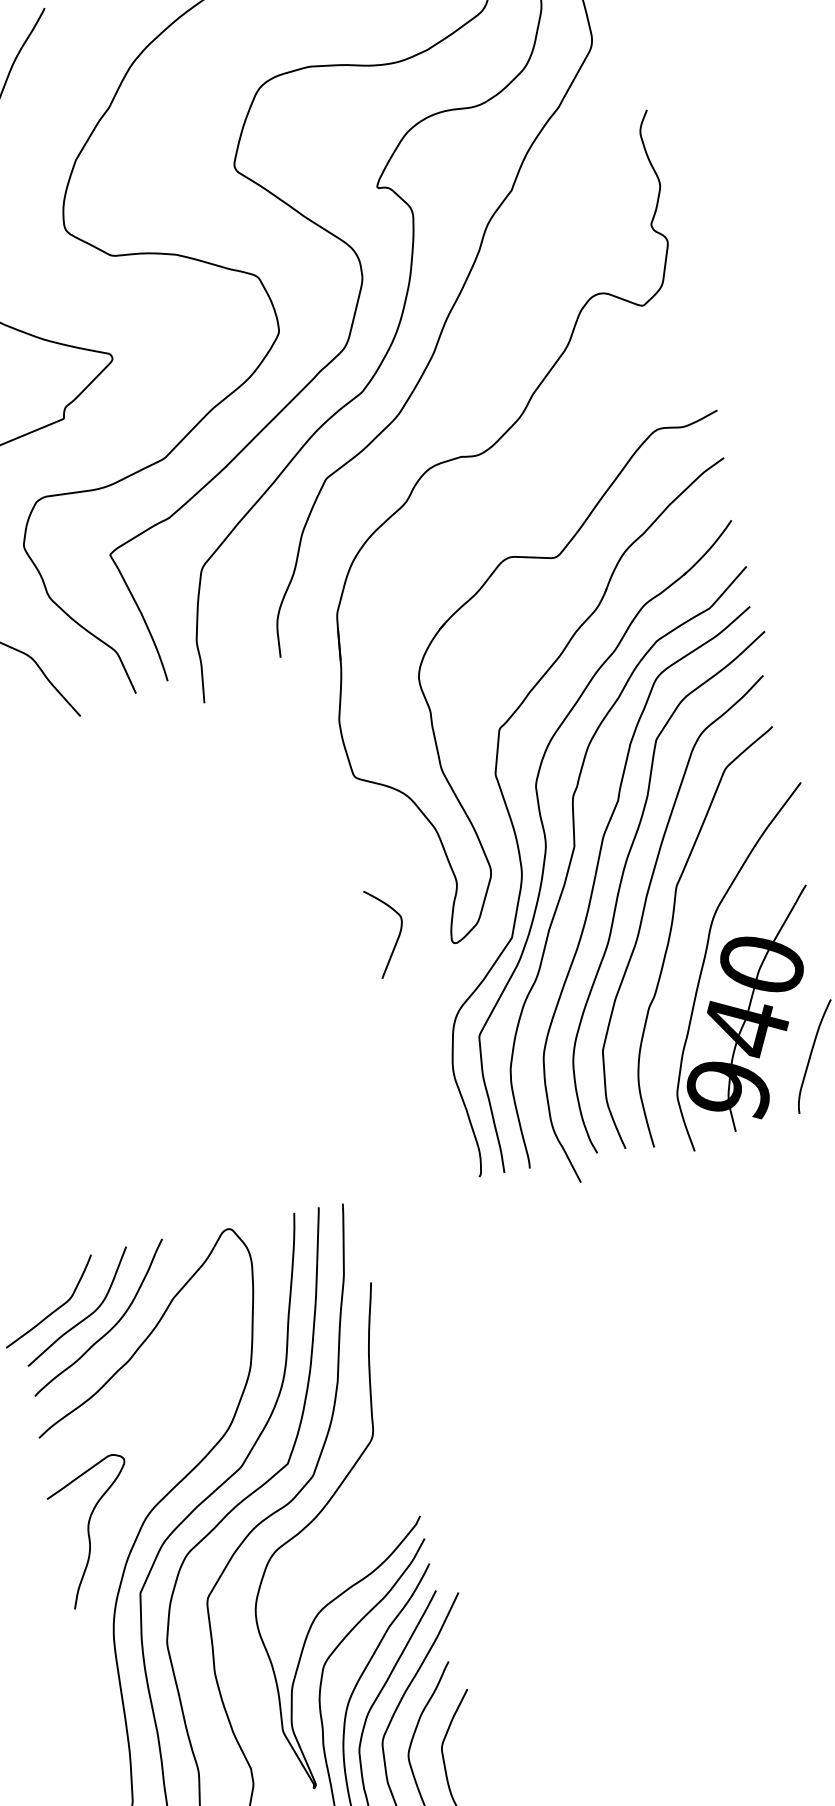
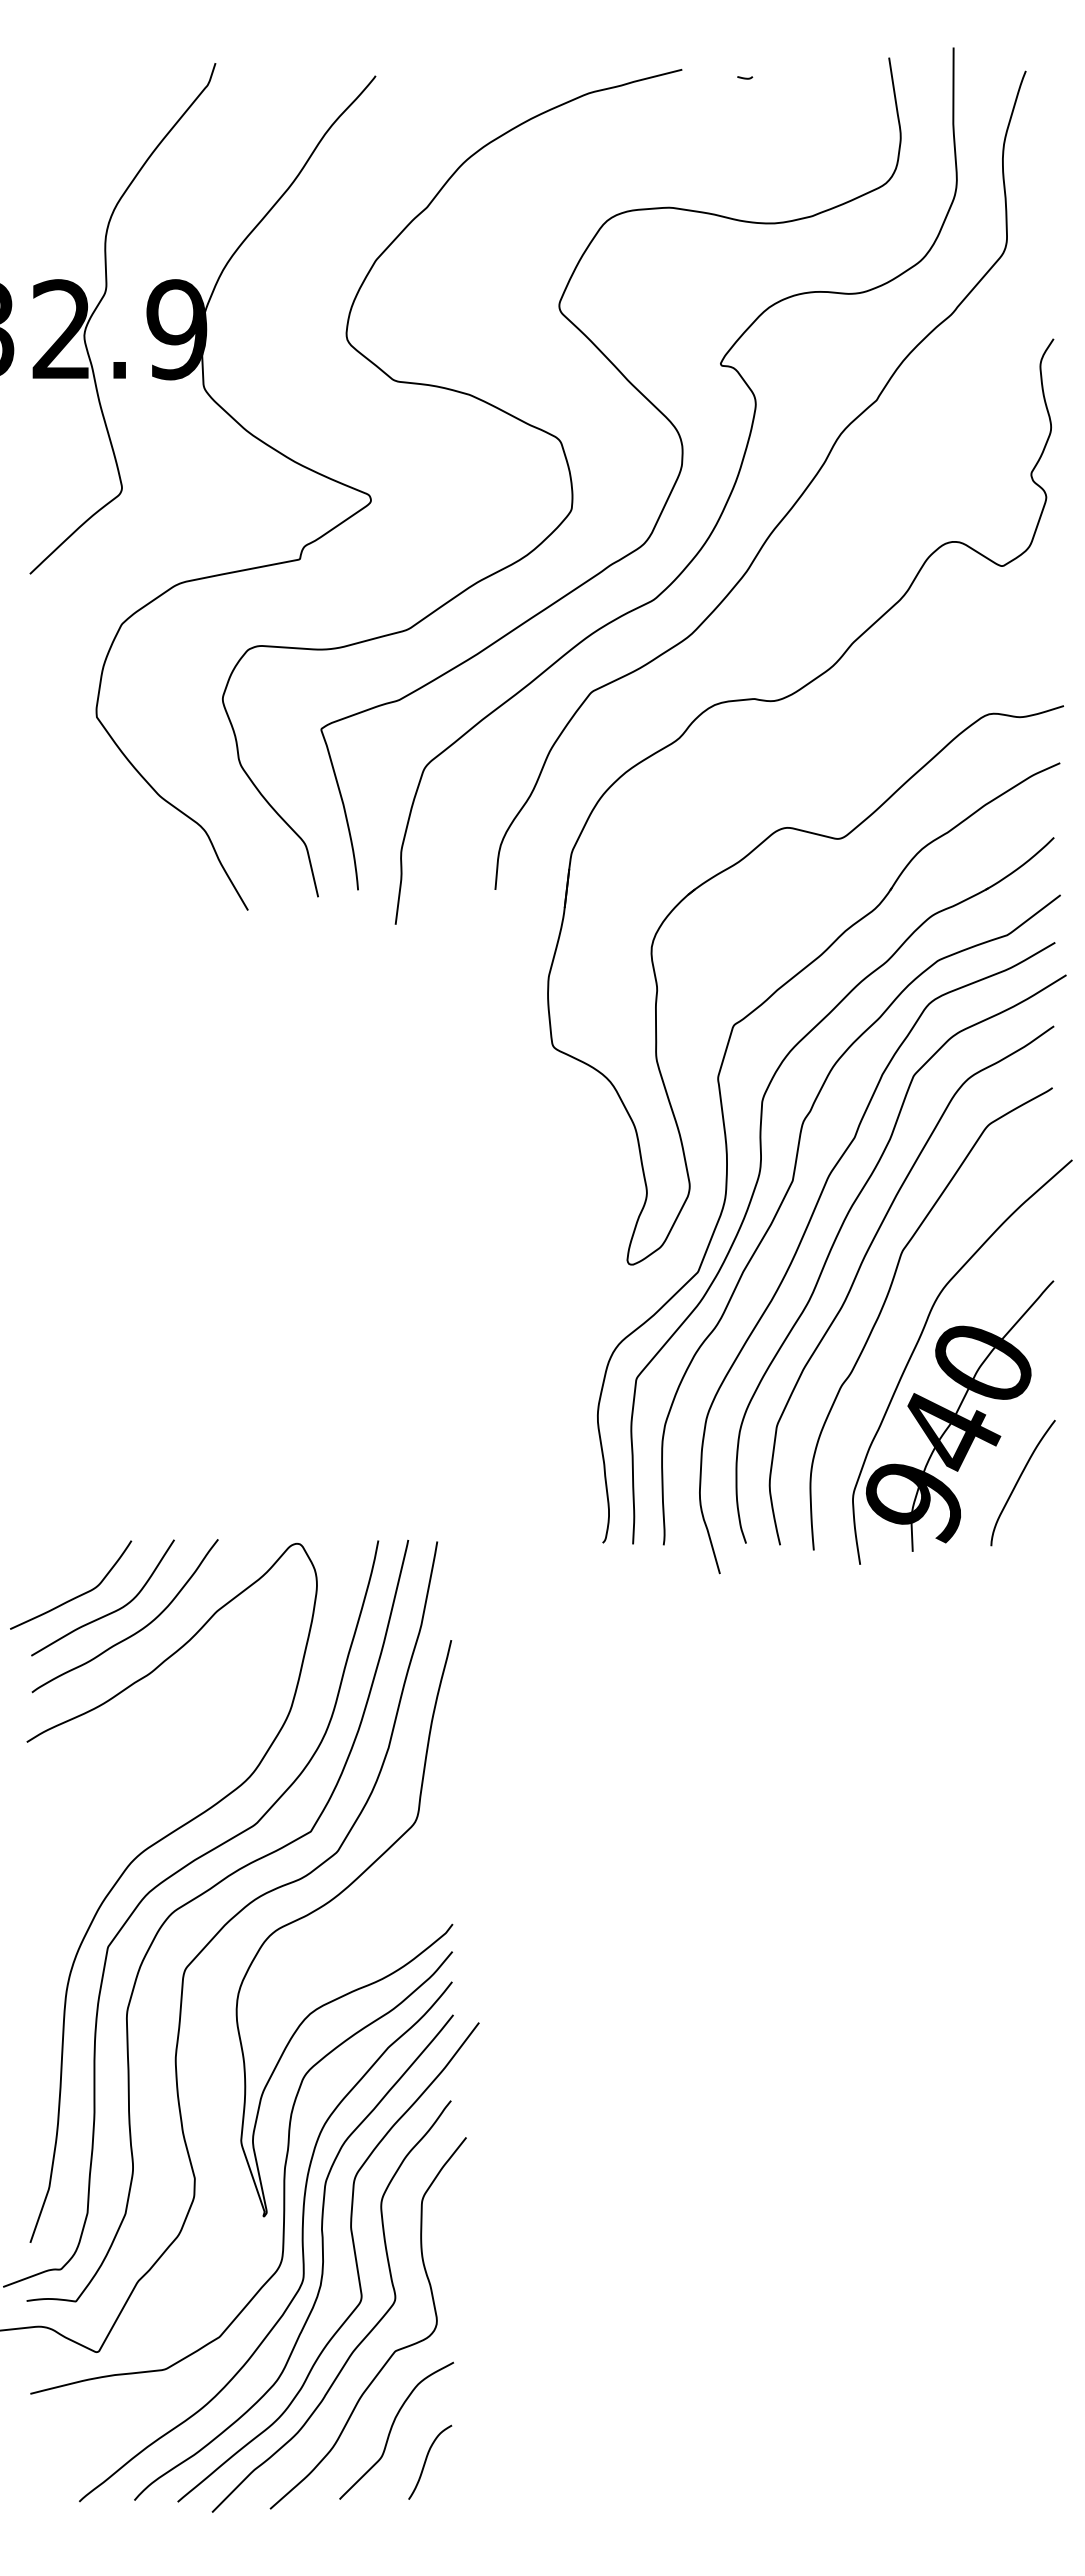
curve: (398, 935) -> (566, 1241), removed
curve: (89, 1530) -> (63, 1862), removed

